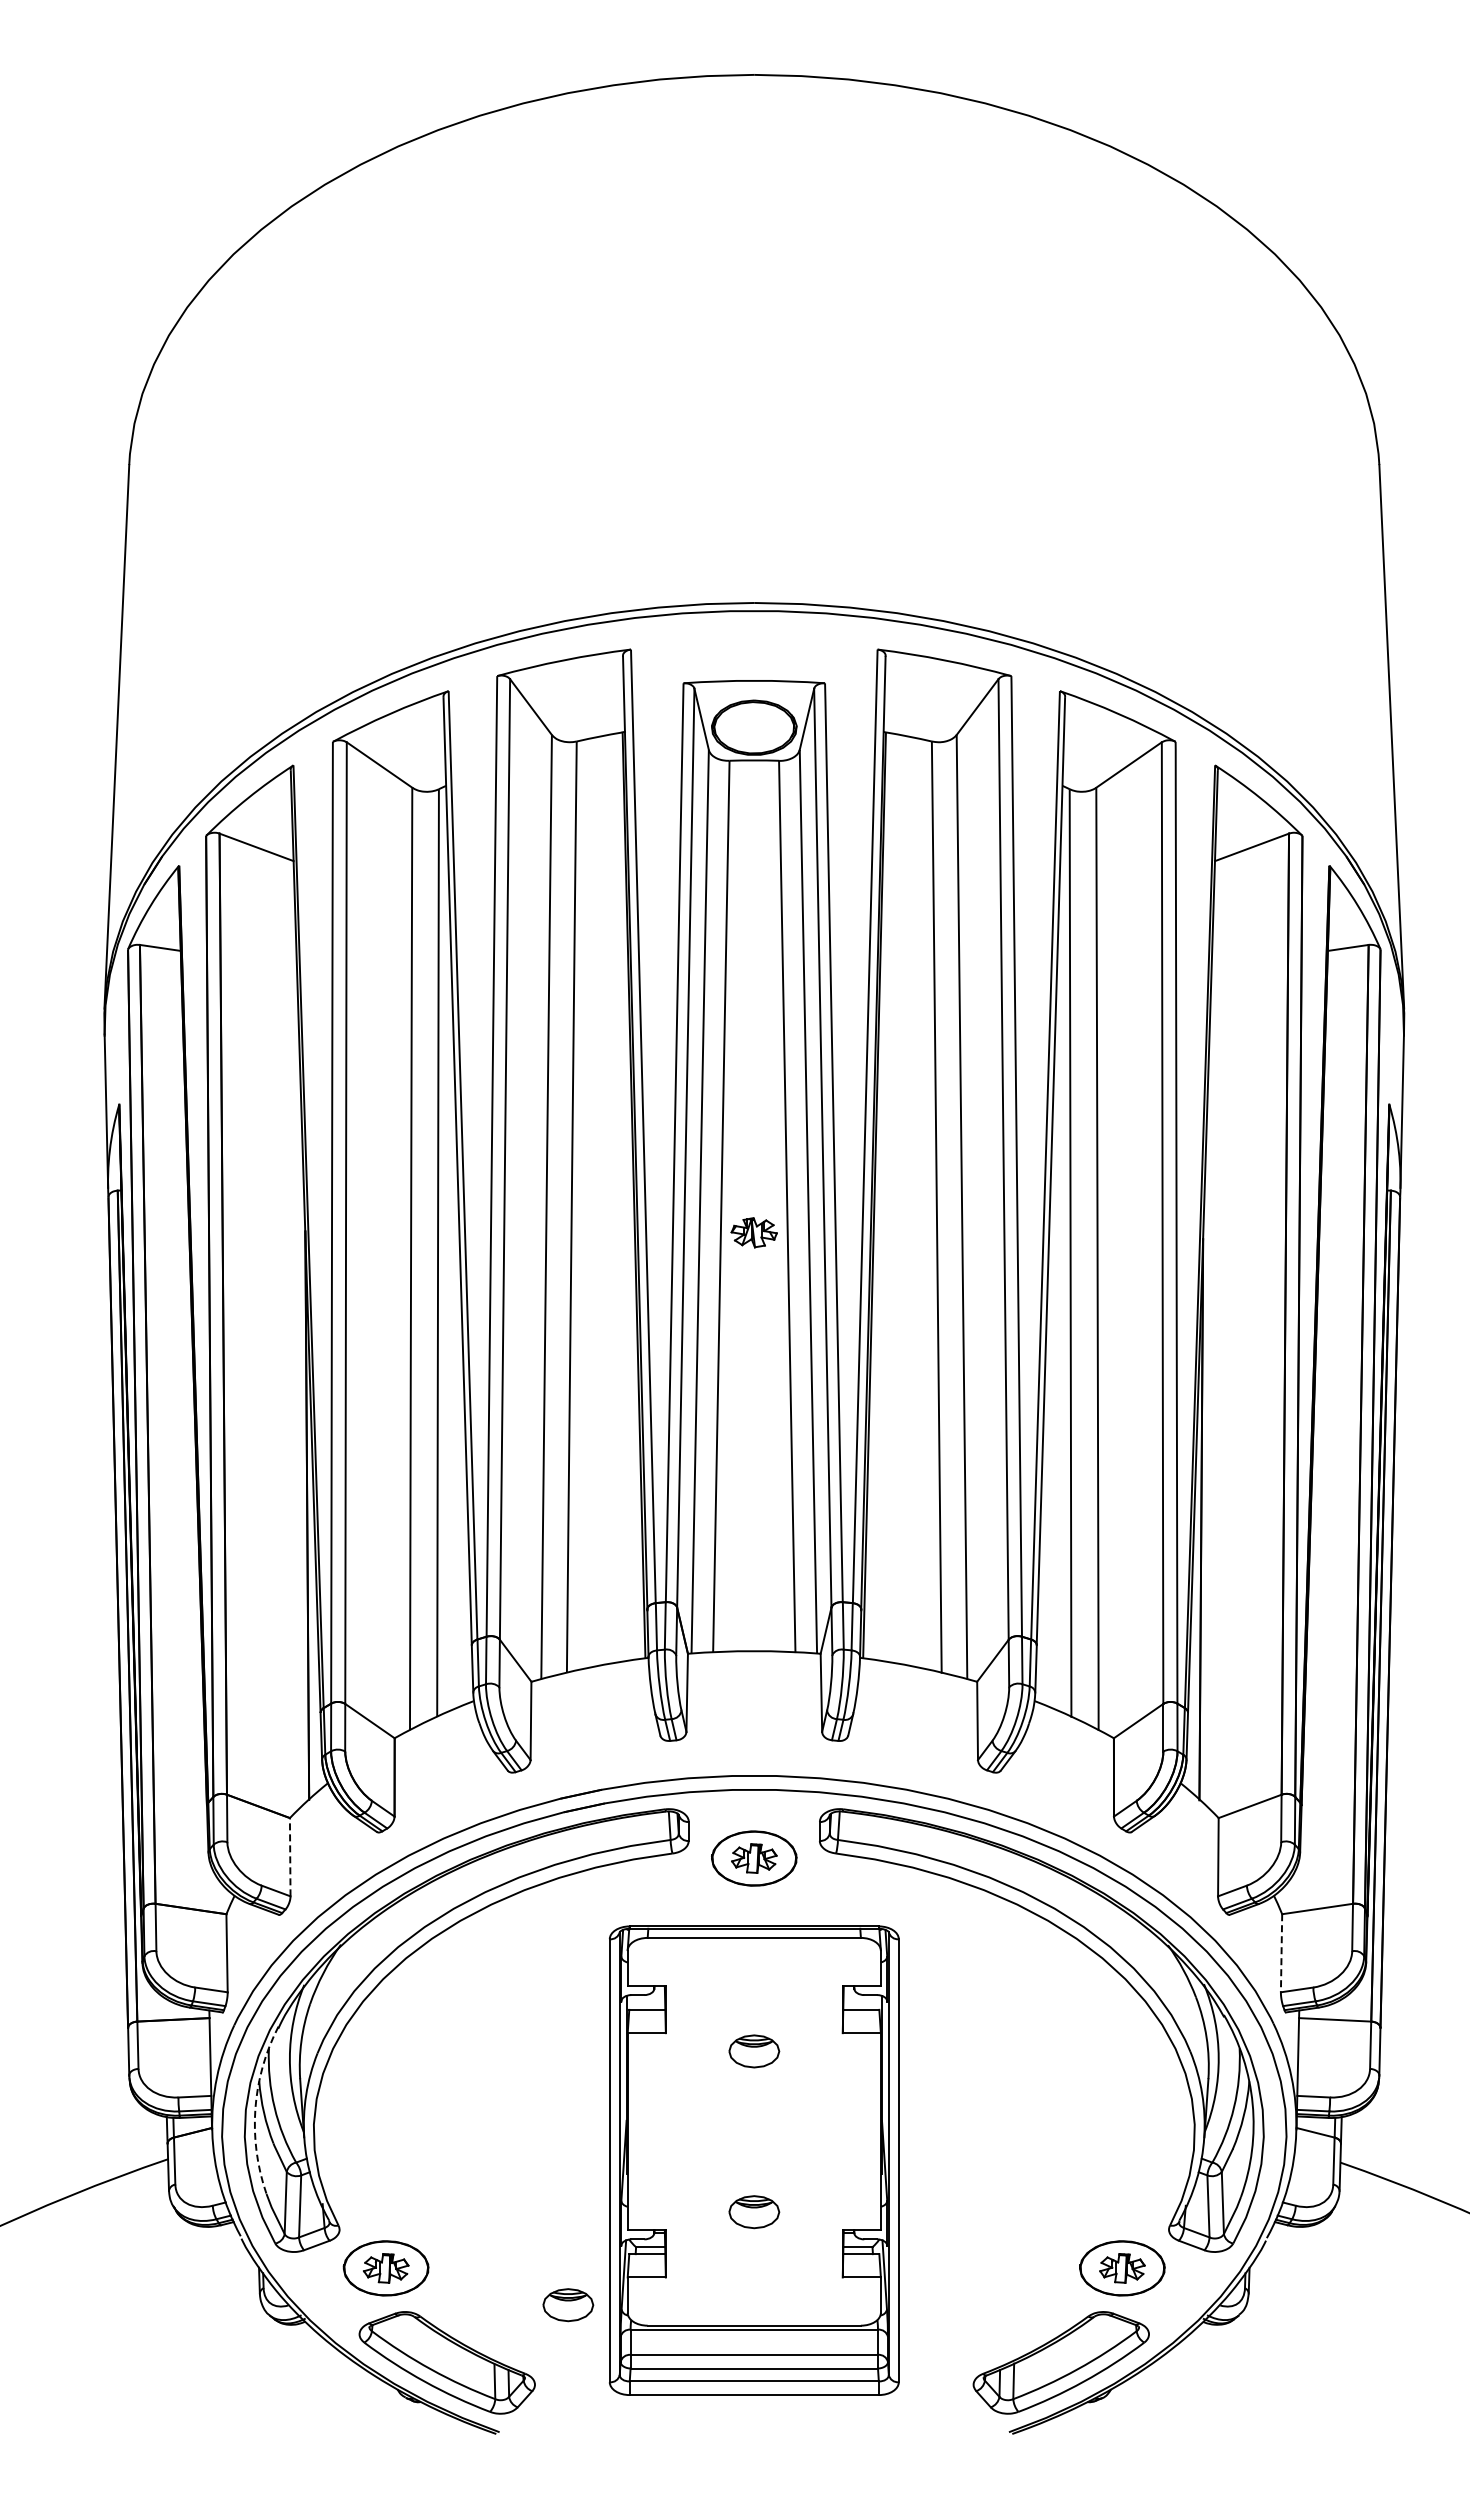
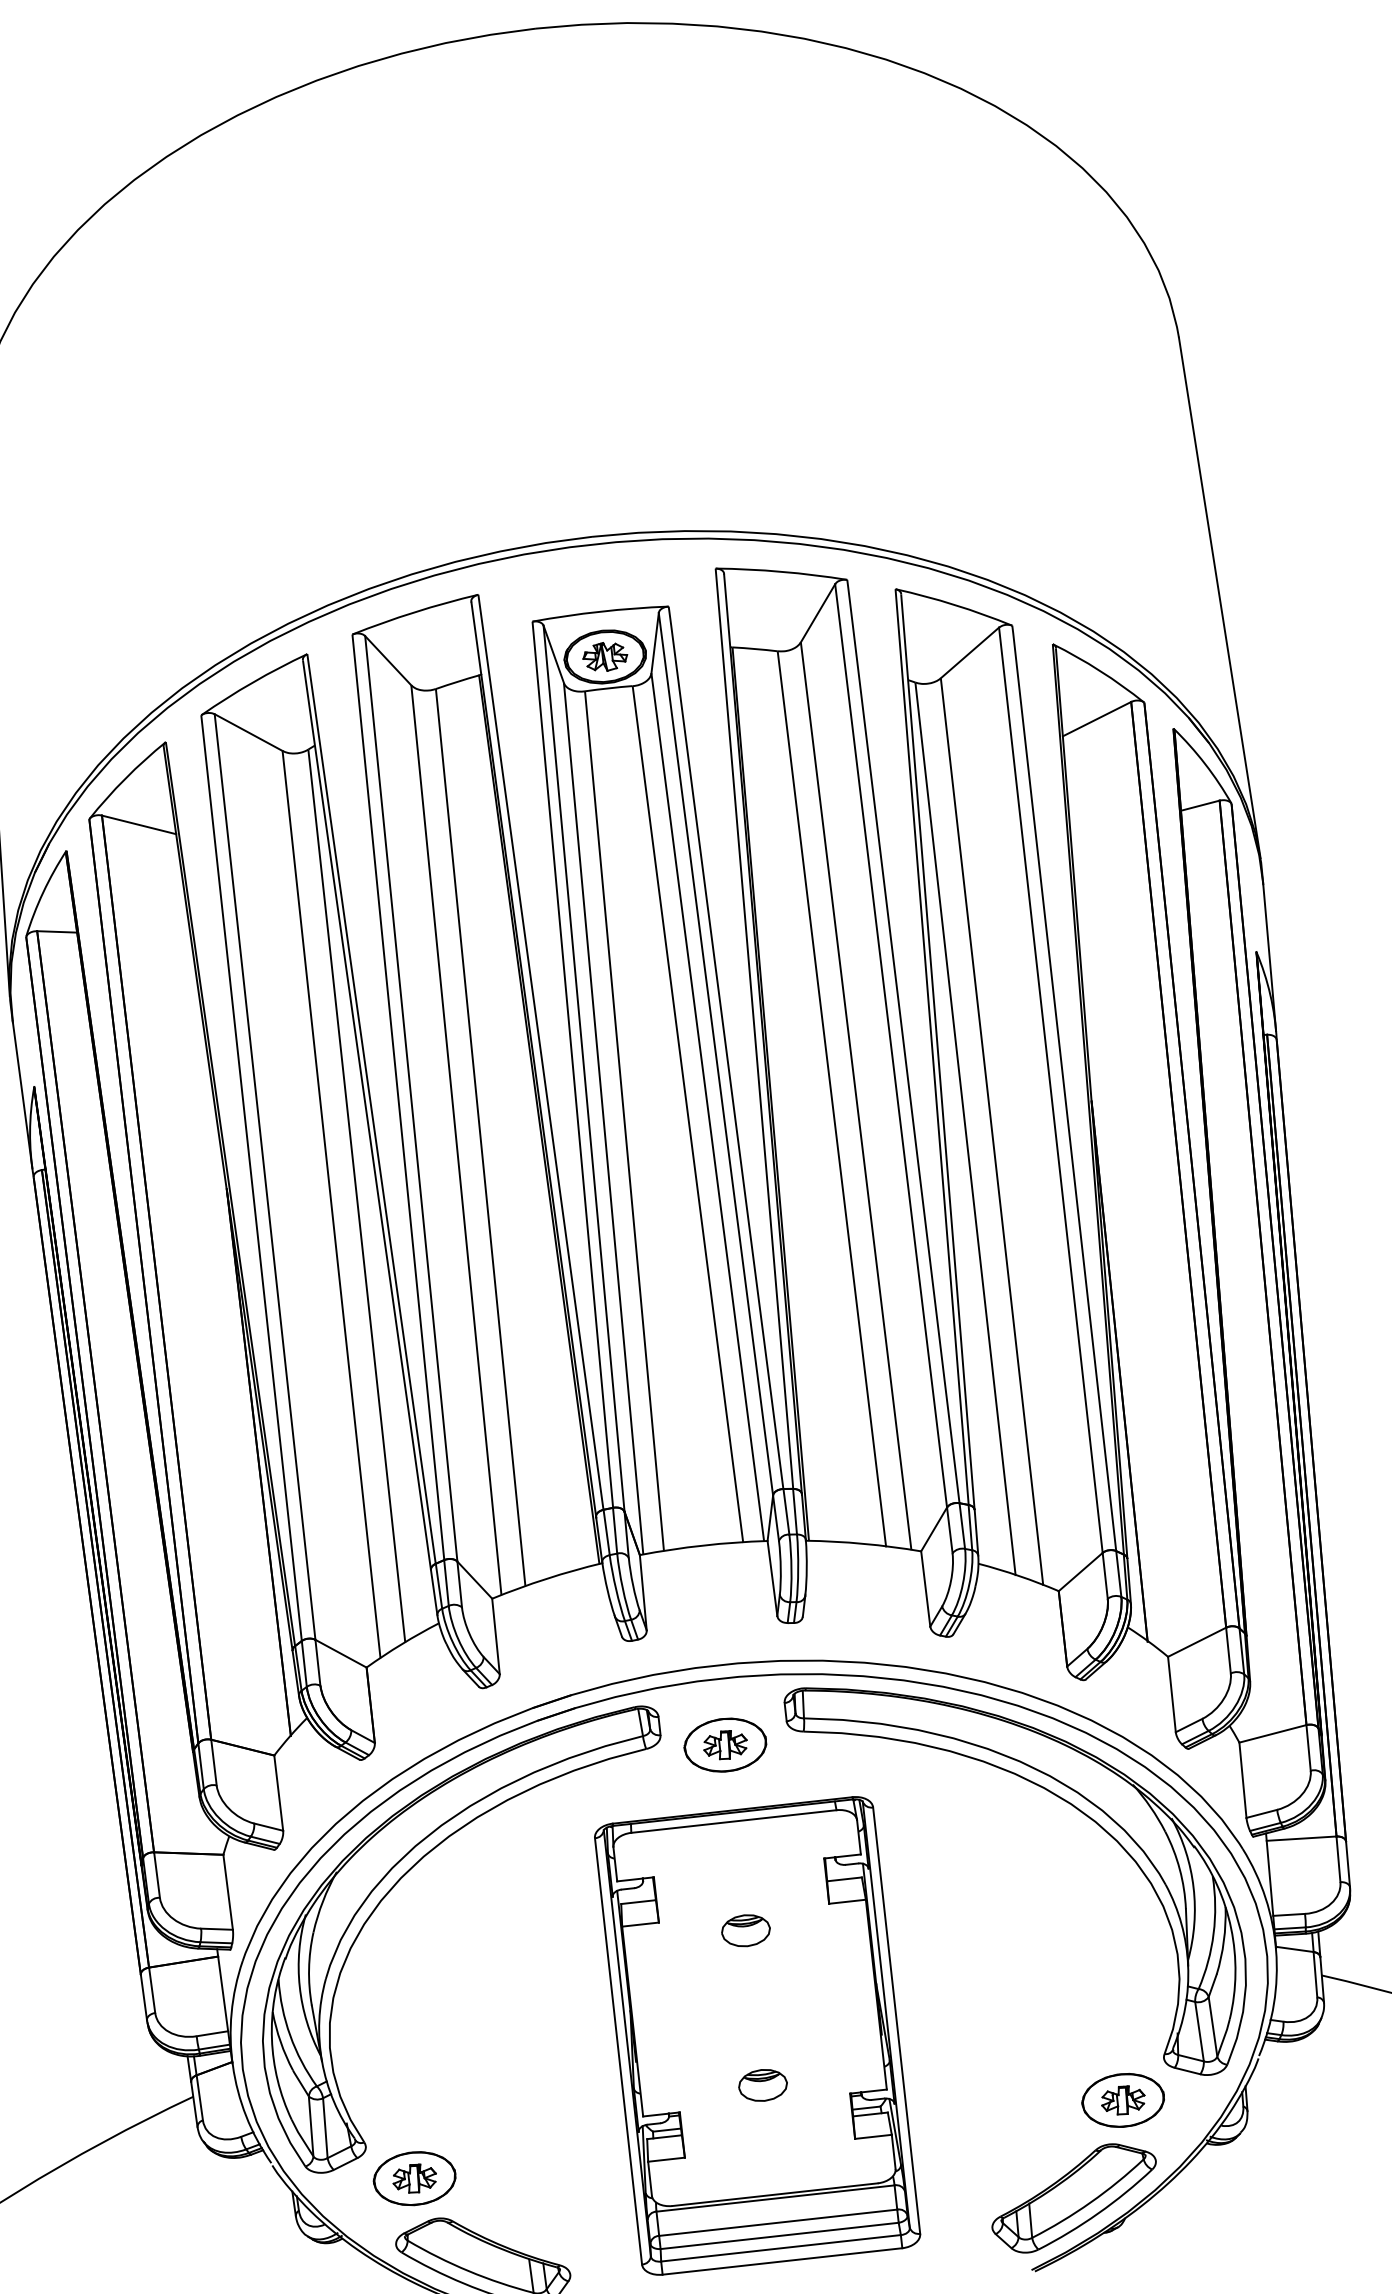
part: (753, 1232) -> (604, 656), moved
line: (290, 1856) -> (278, 1792), dashed -> solid
line: (1281, 1953) -> (1242, 1780), dashed -> solid
arc: (255, 2109) -> (272, 2039), dashed -> solid
part: (568, 2305) -> (594, 2194), removed

